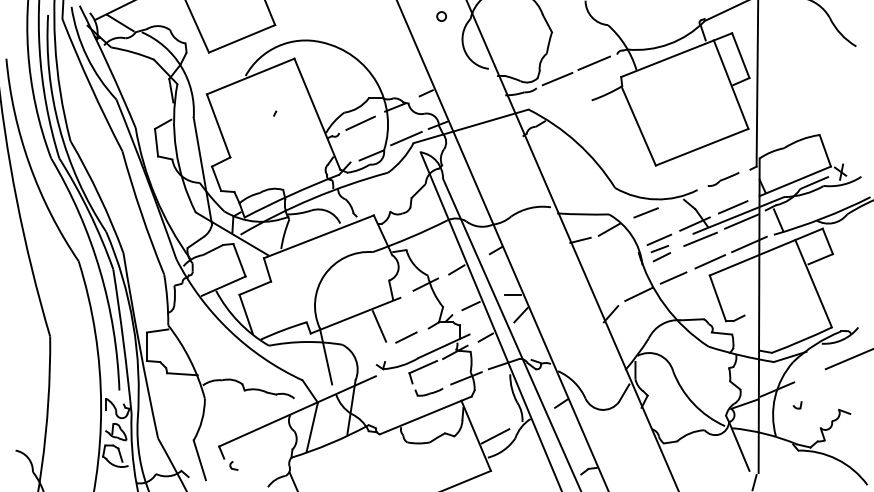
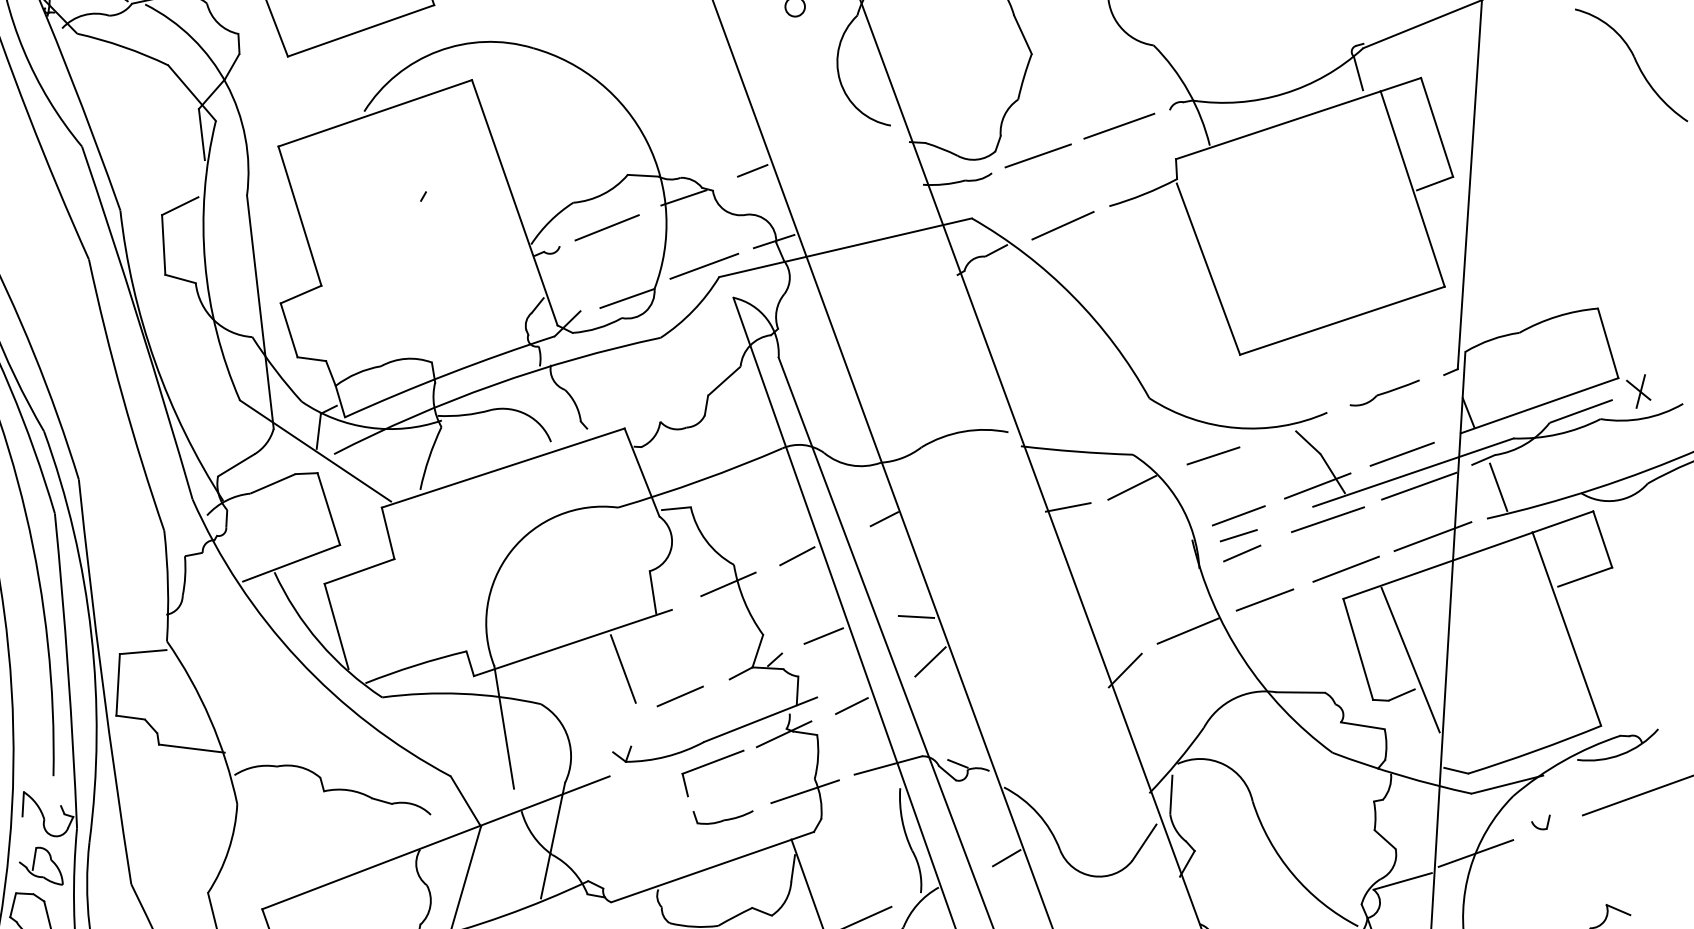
line: (570, 110) -> (1062, 225), added
line: (742, 301) -> (1410, 659), added
part: (797, 405) -> (1540, 822), moved

